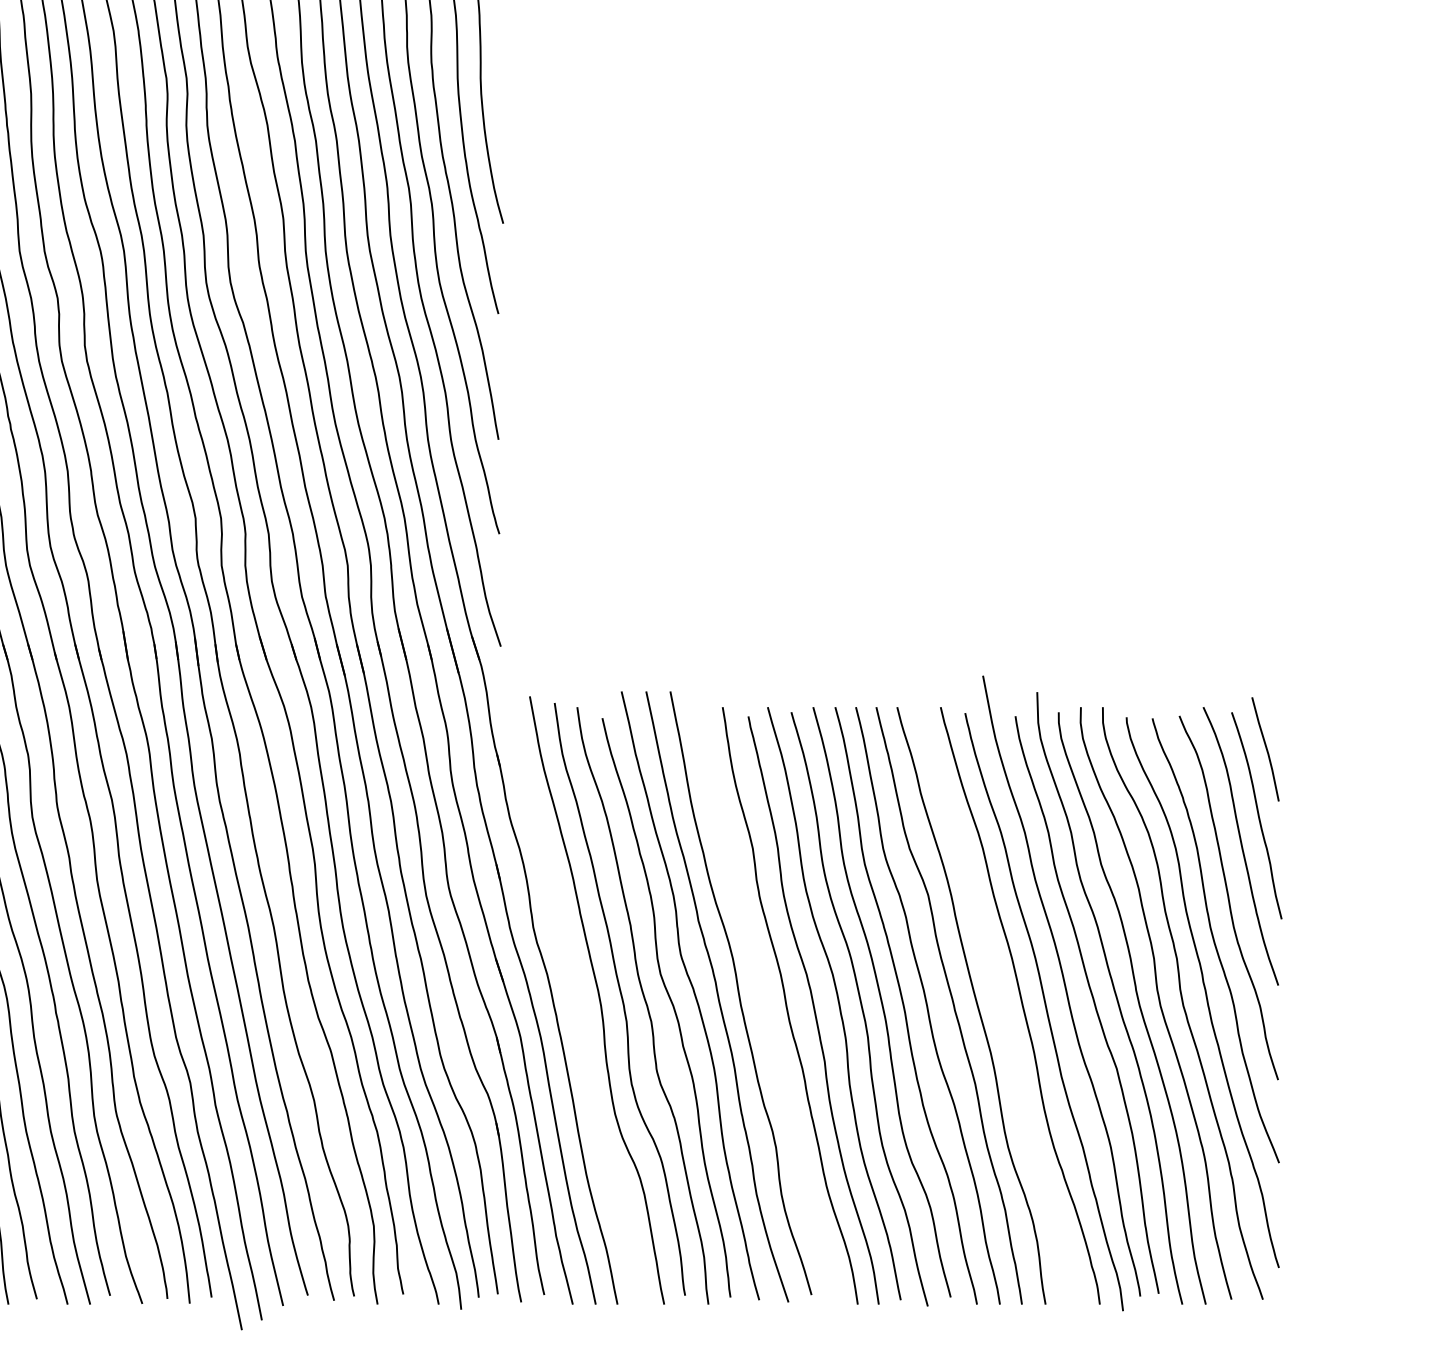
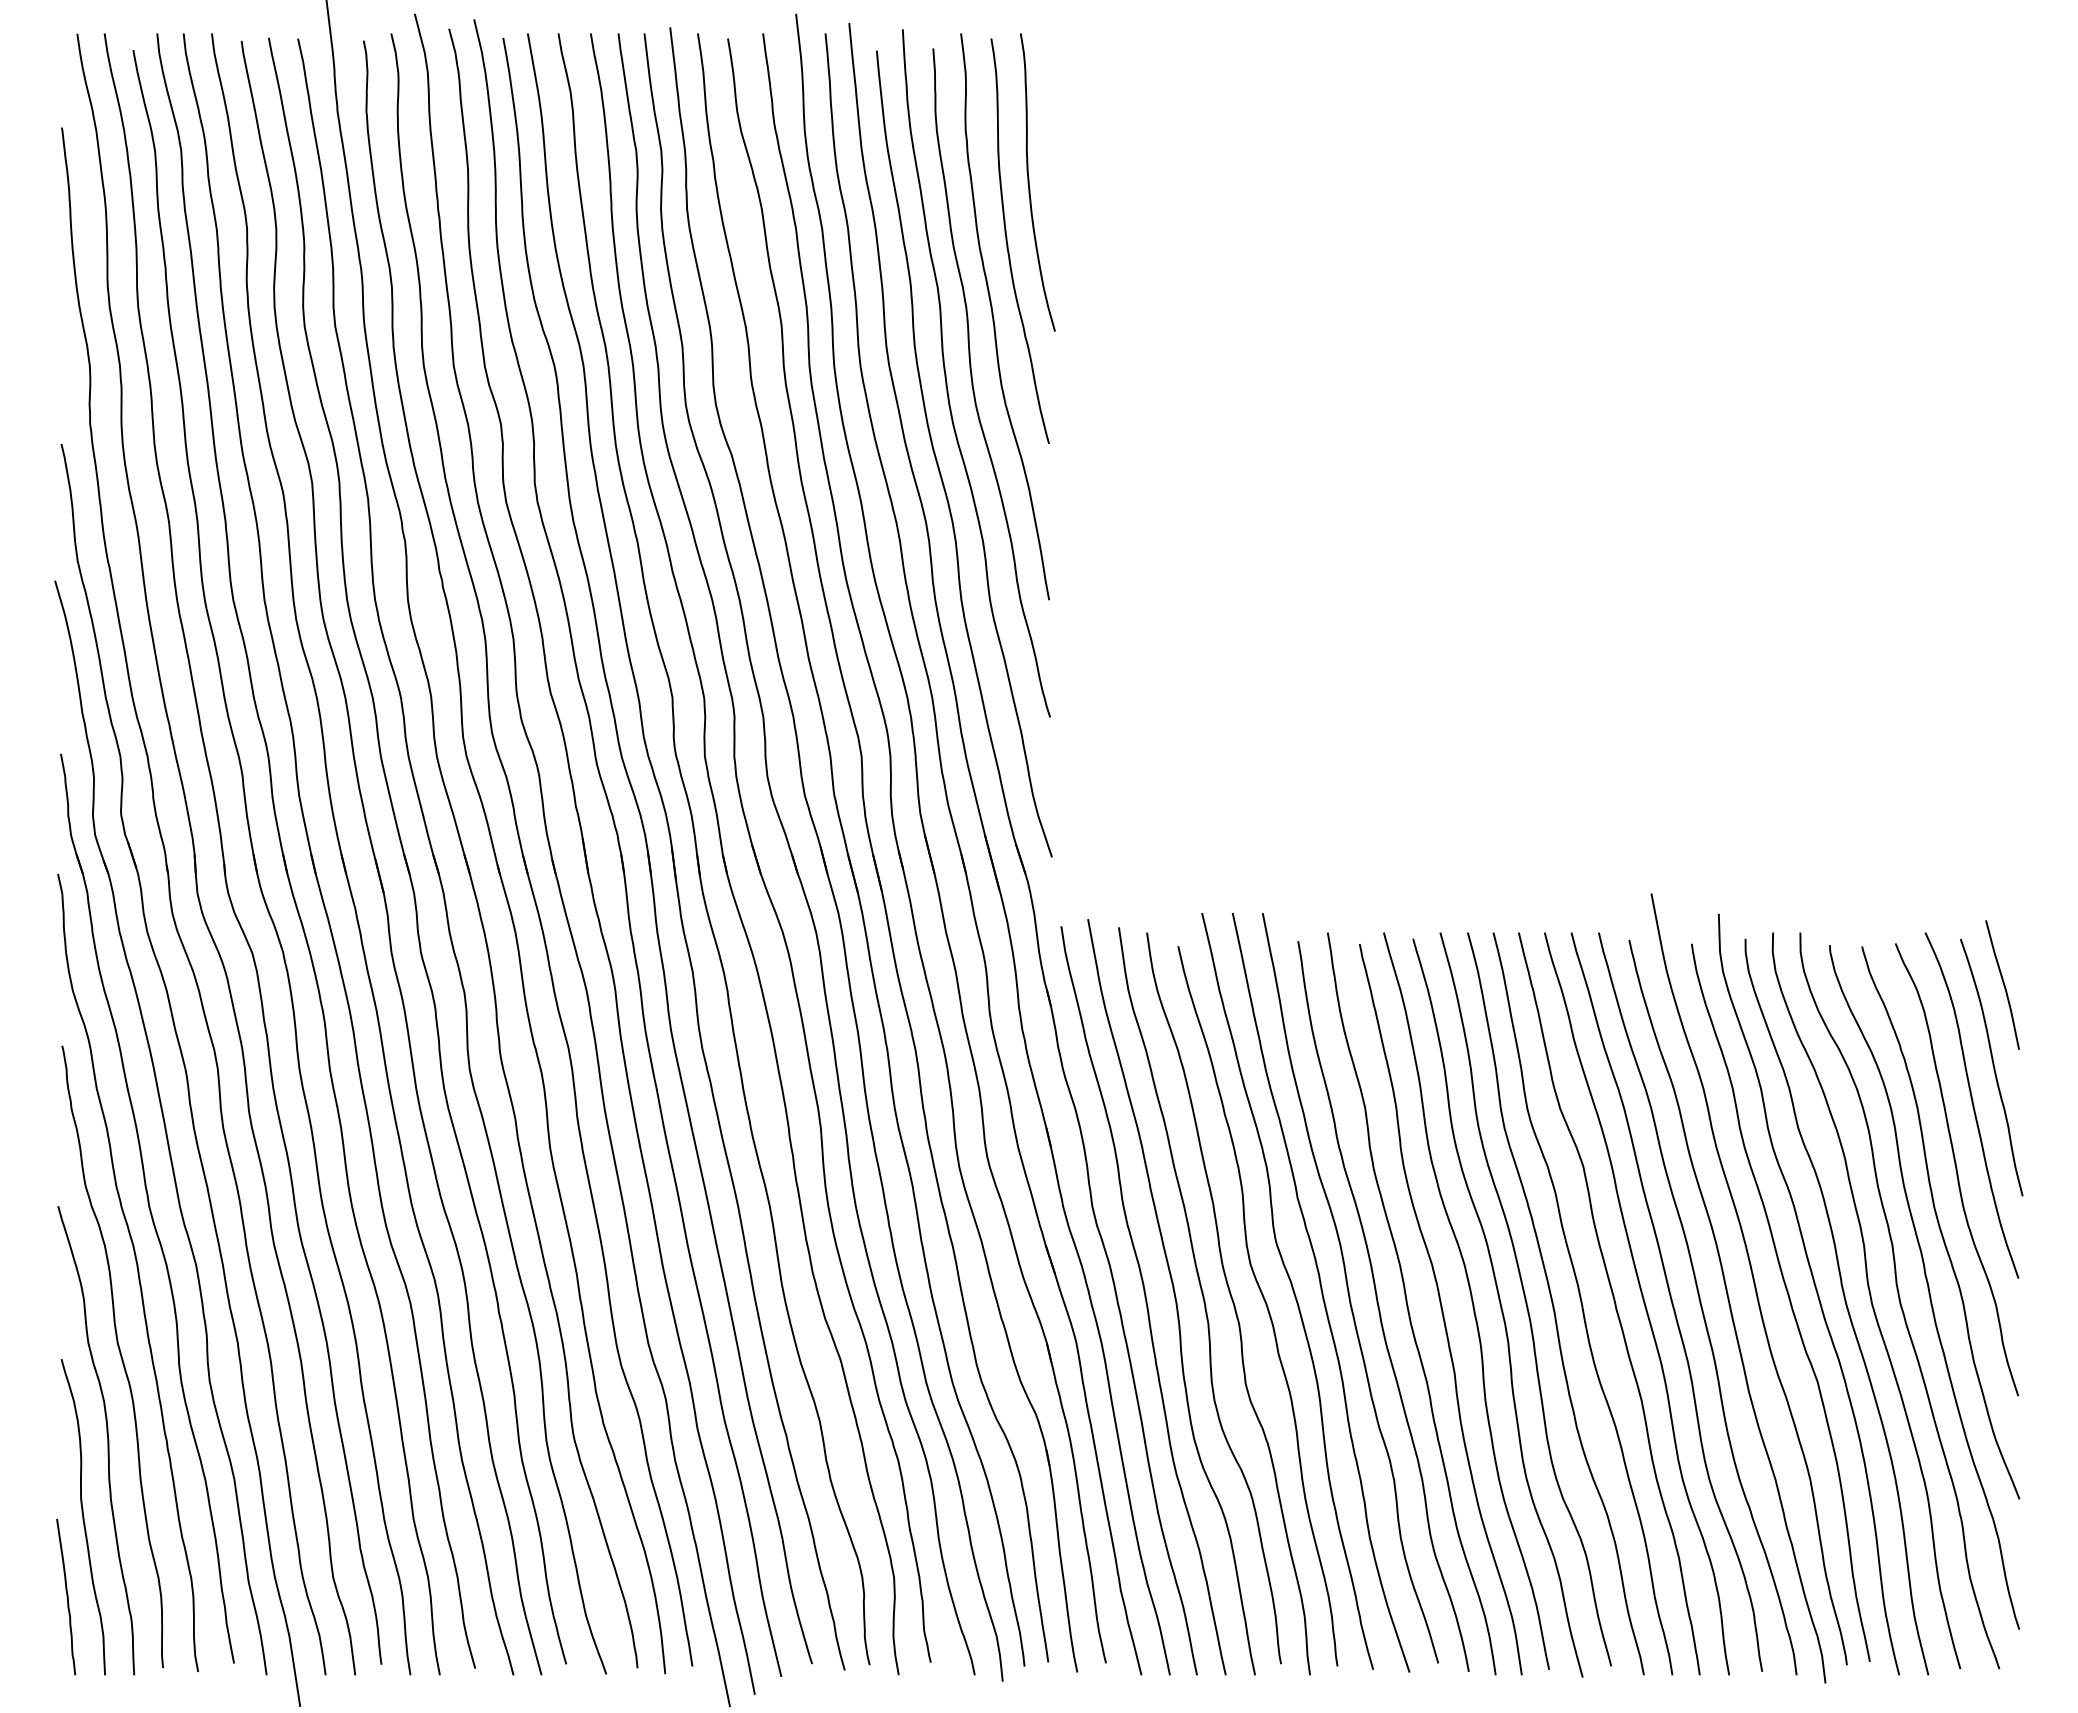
curve: (576, 1003) -> (1145, 1300), added
curve: (998, 1003) -> (1670, 1300), added
curve: (764, 1007) -> (1379, 1306), added

